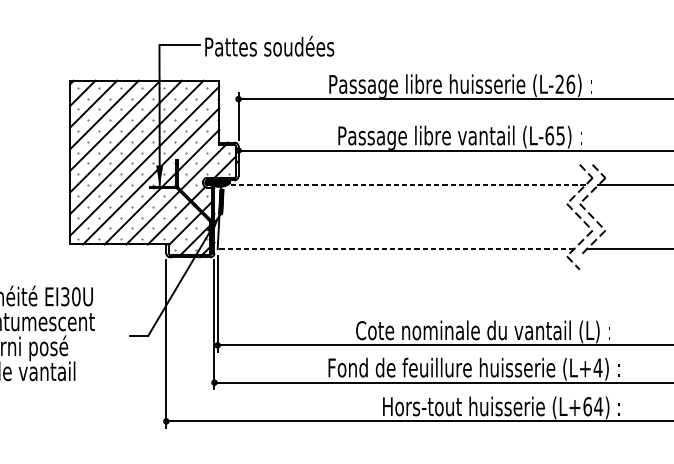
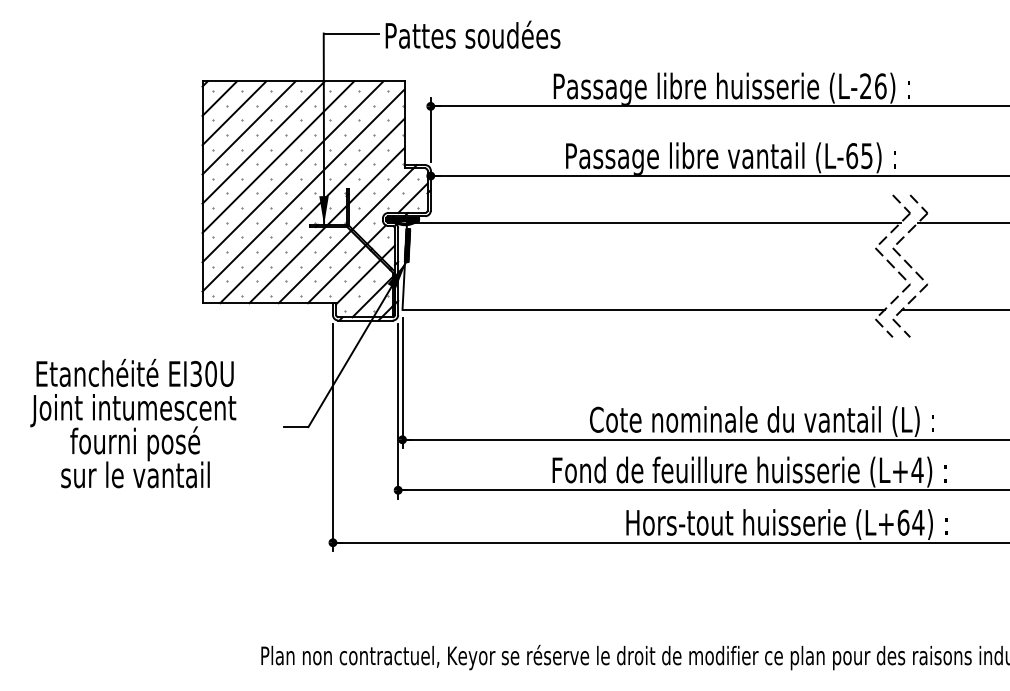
line: (403, 184) -> (653, 222), dashed -> solid
line: (395, 249) -> (643, 309), dashed -> solid
line: (586, 263) -> (901, 328), added

